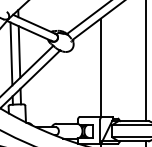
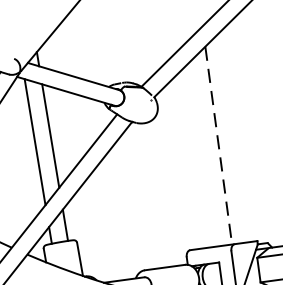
line: (100, 68) -> (218, 147), solid -> dashed

